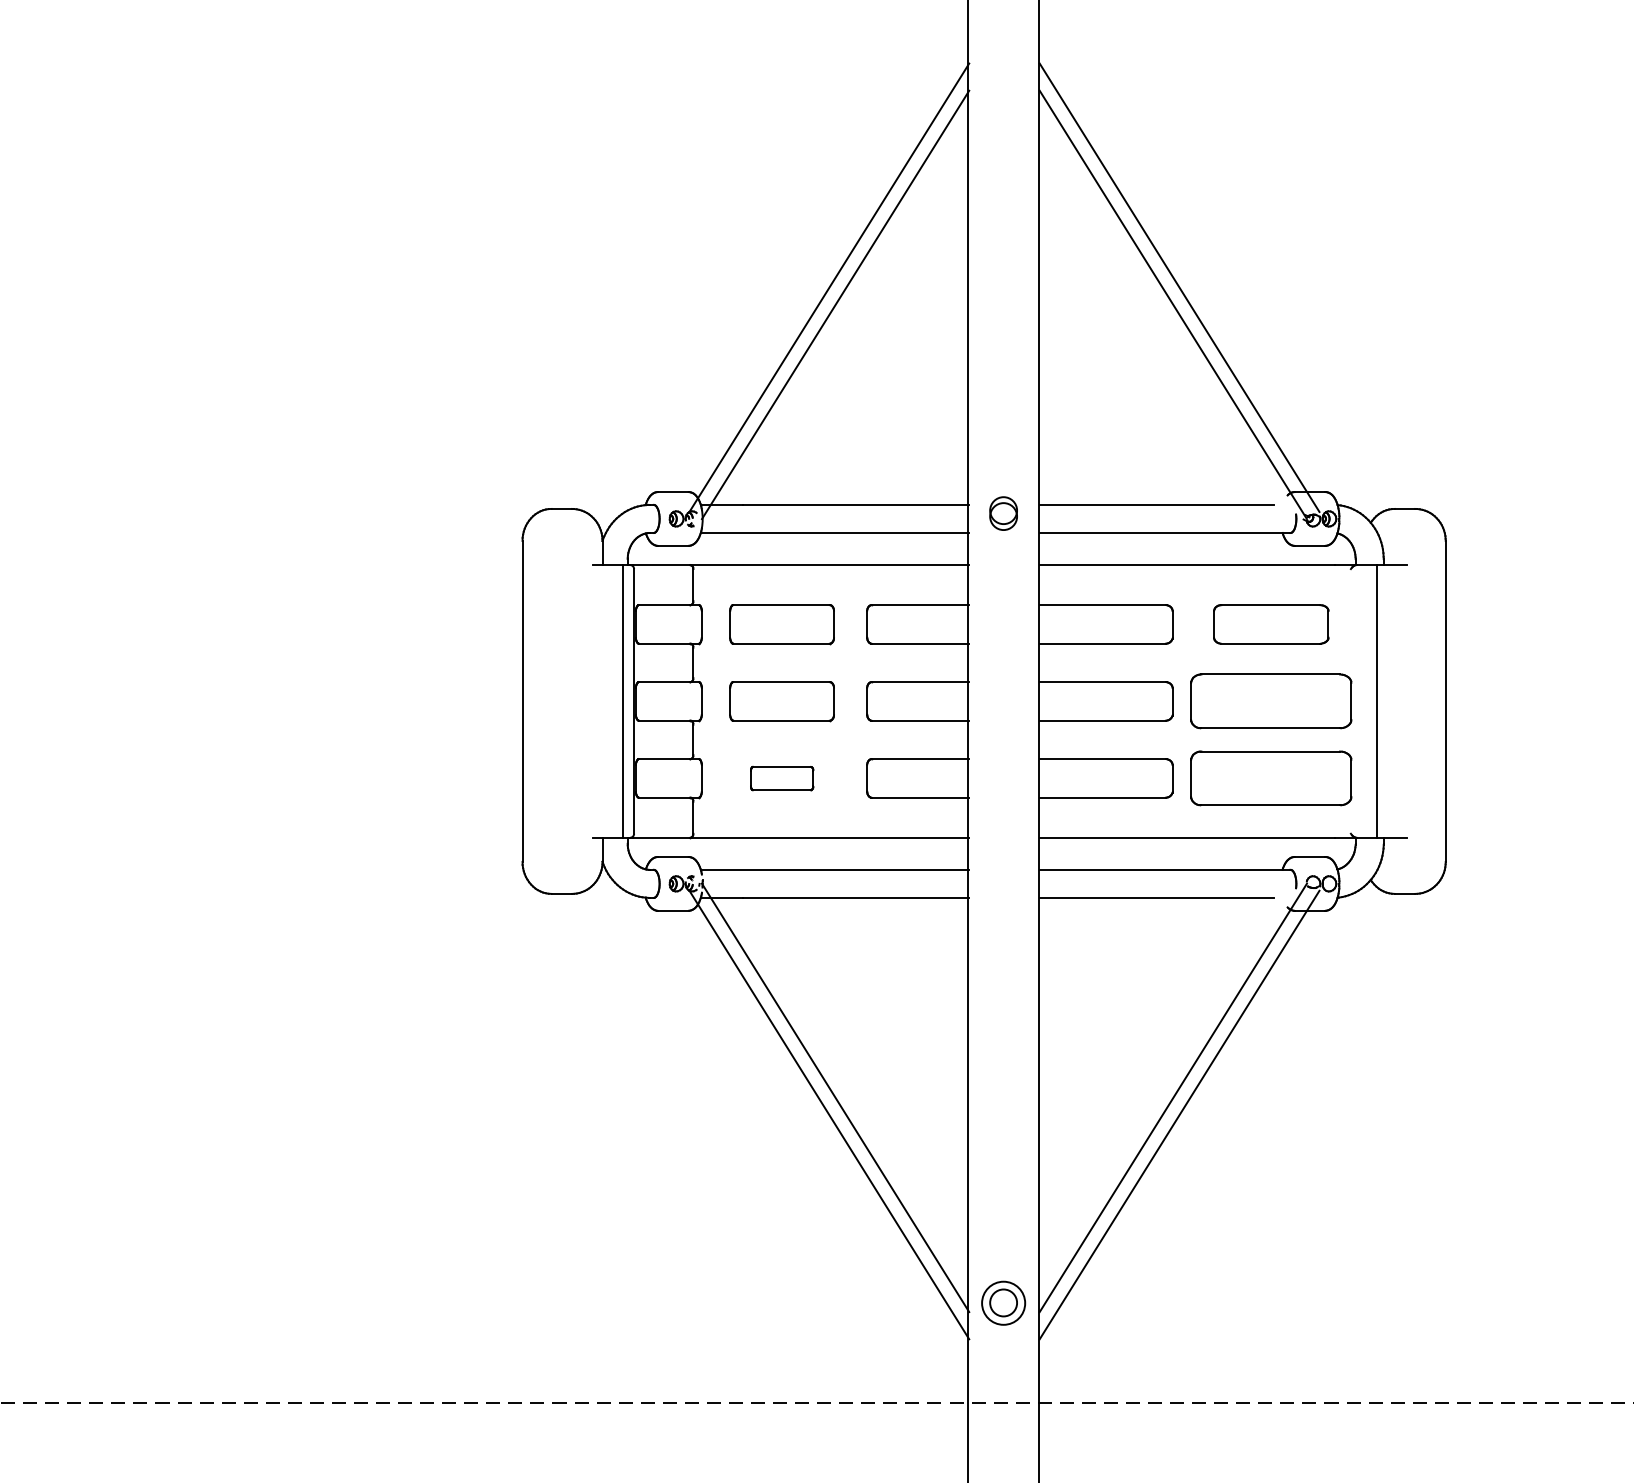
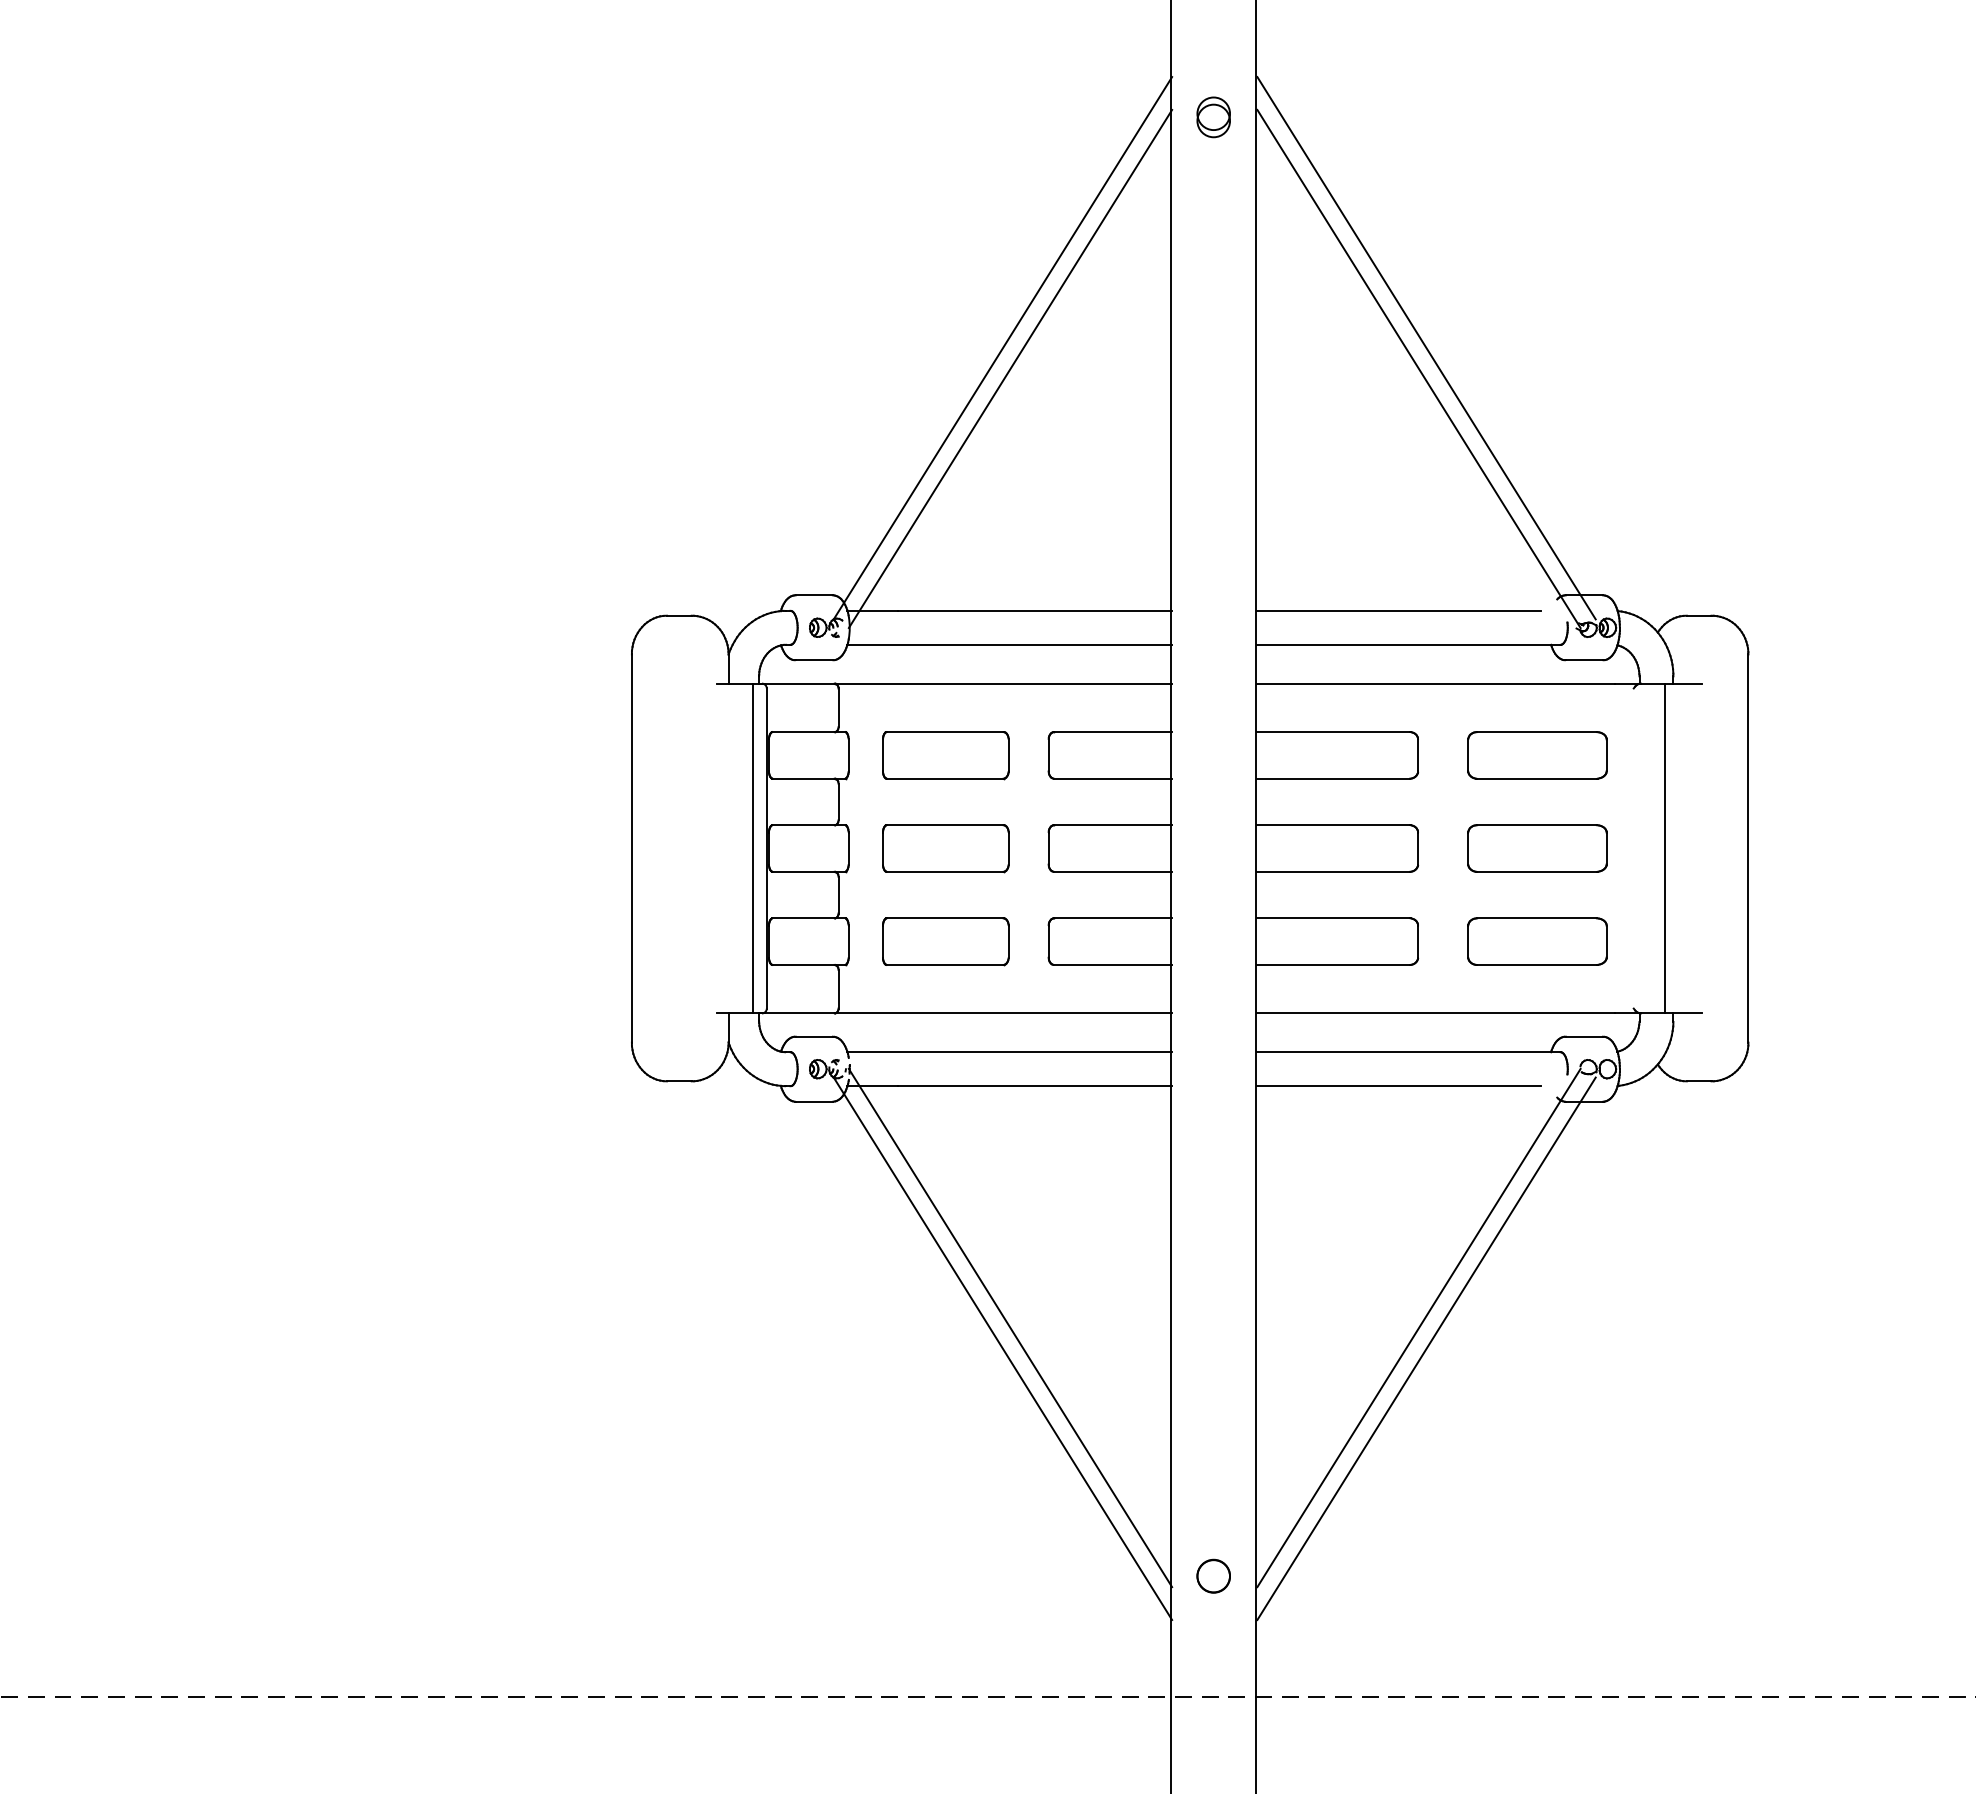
part: (1003, 513) -> (1213, 117), moved
part: (1271, 701) -> (1537, 848), size x0.71
part: (781, 778) -> (945, 941), size x1.67
part: (1271, 778) -> (1537, 941), size x0.71
circle: (1003, 1303) -> (1213, 1576), size x0.62

